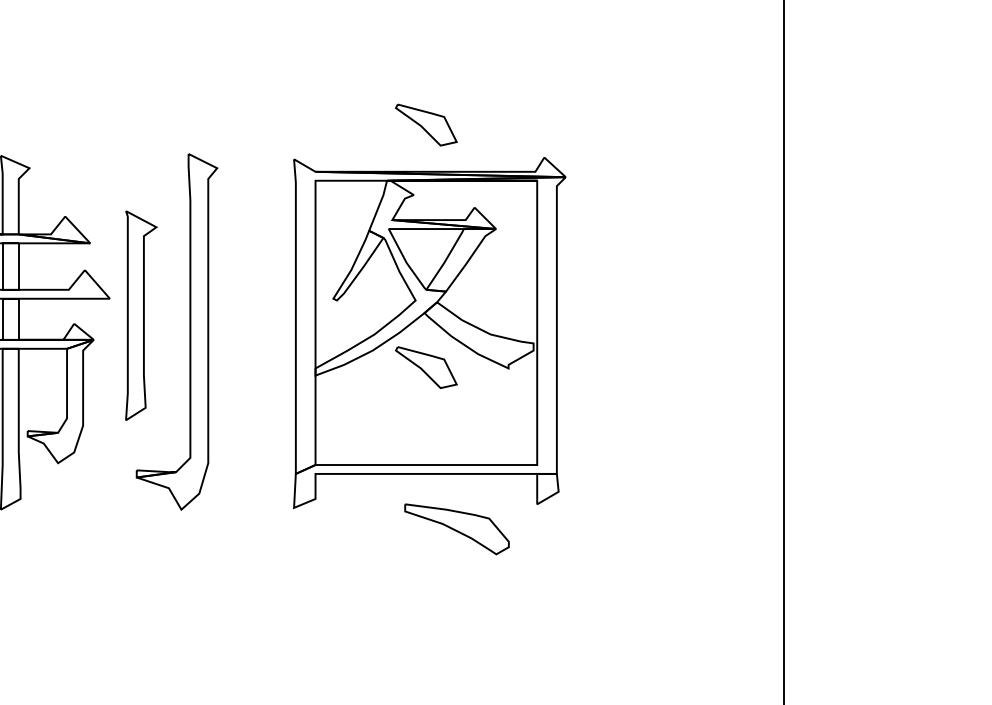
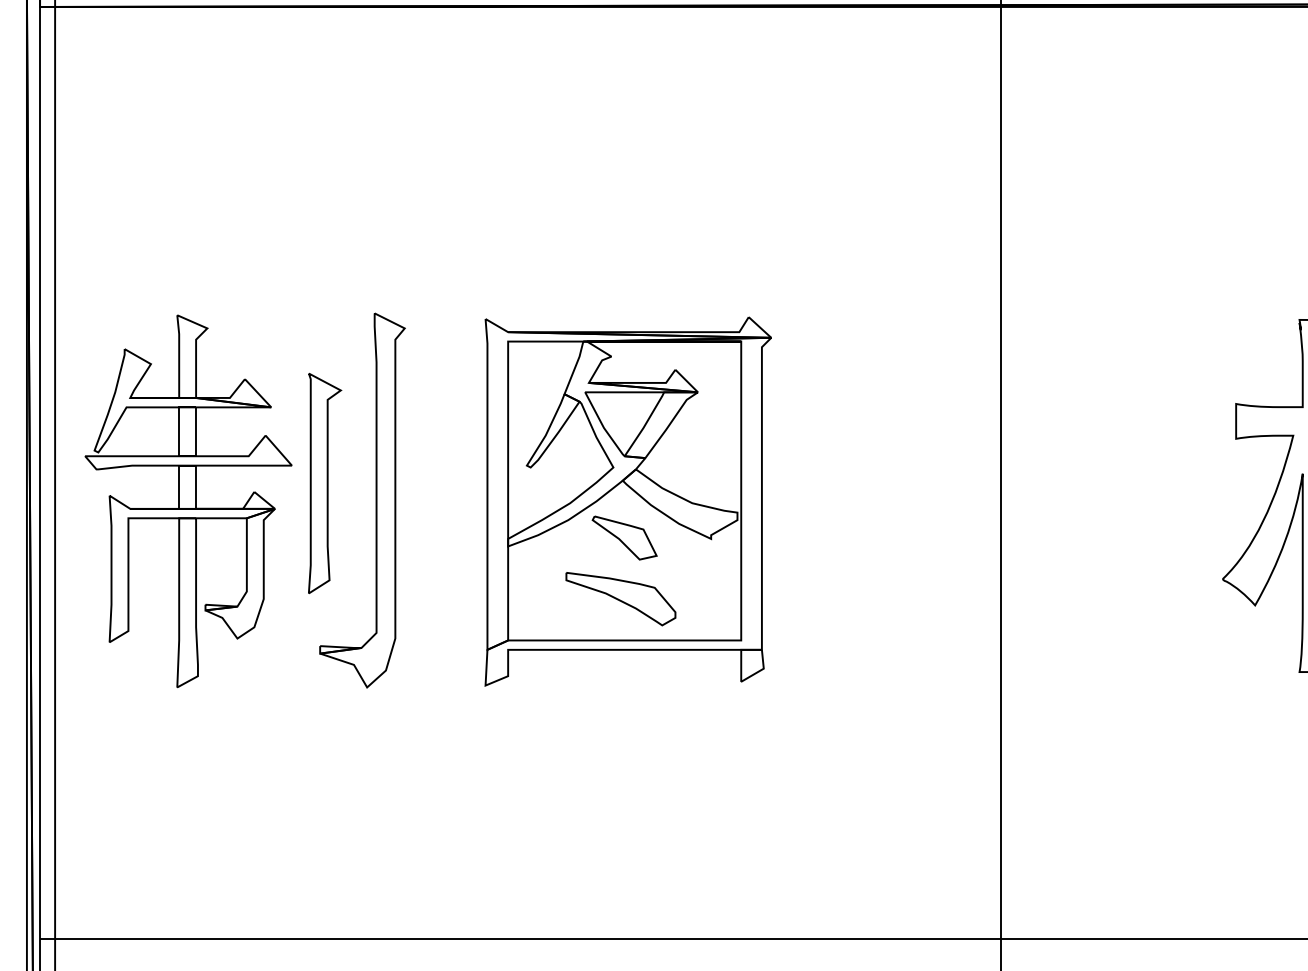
part: (426, 124) -> (624, 282), removed
part: (456, 529) -> (620, 599), moved

